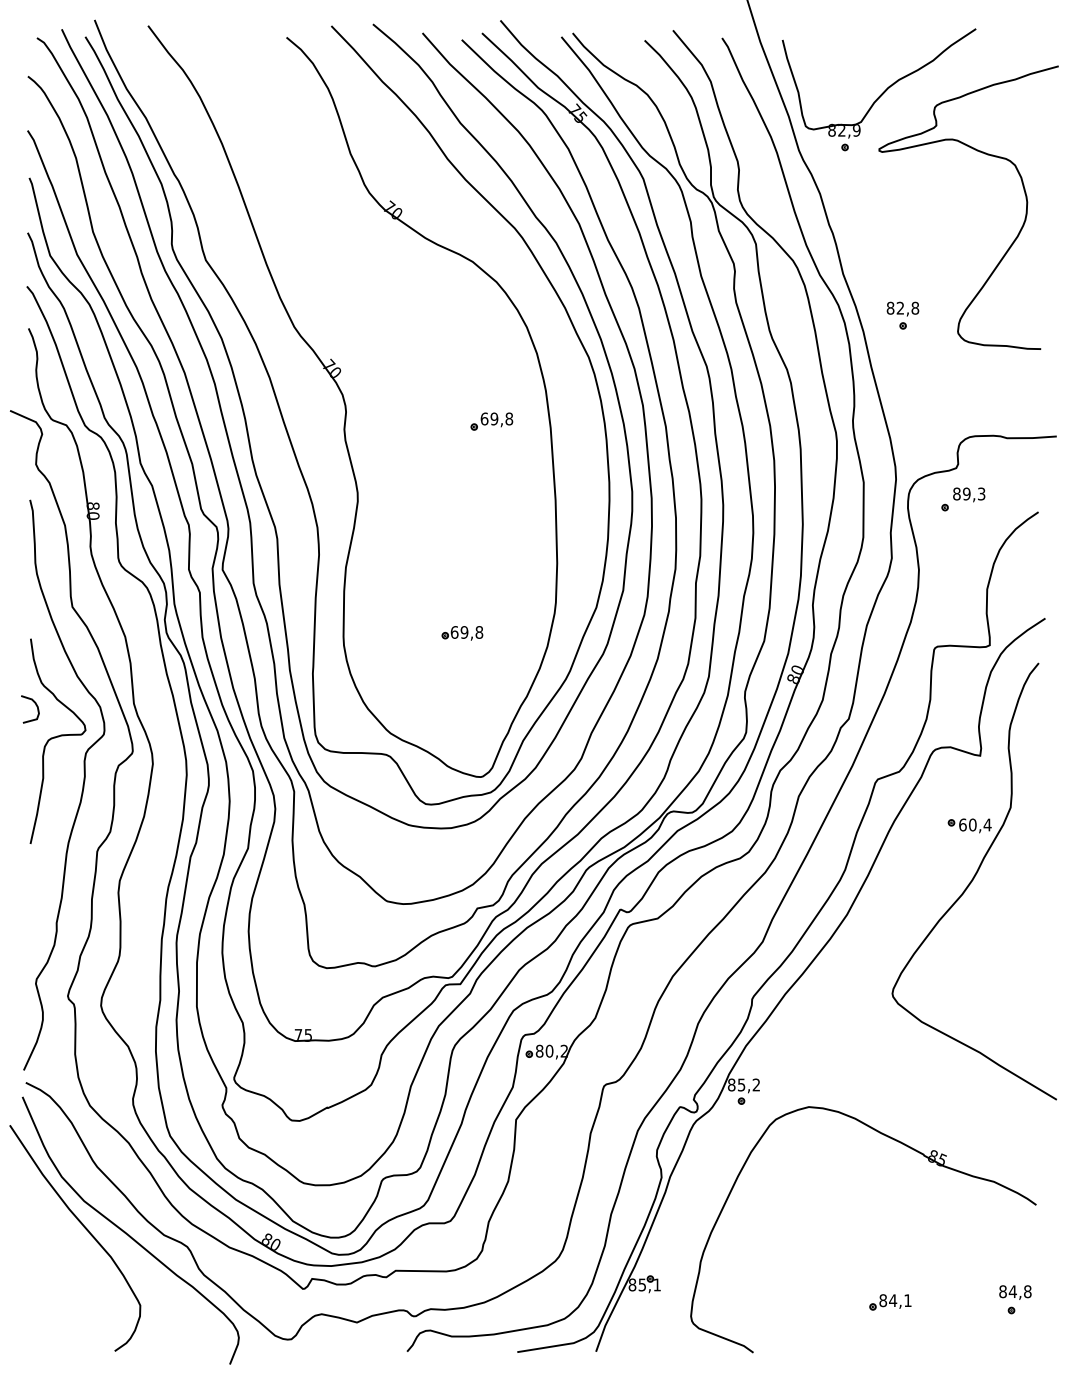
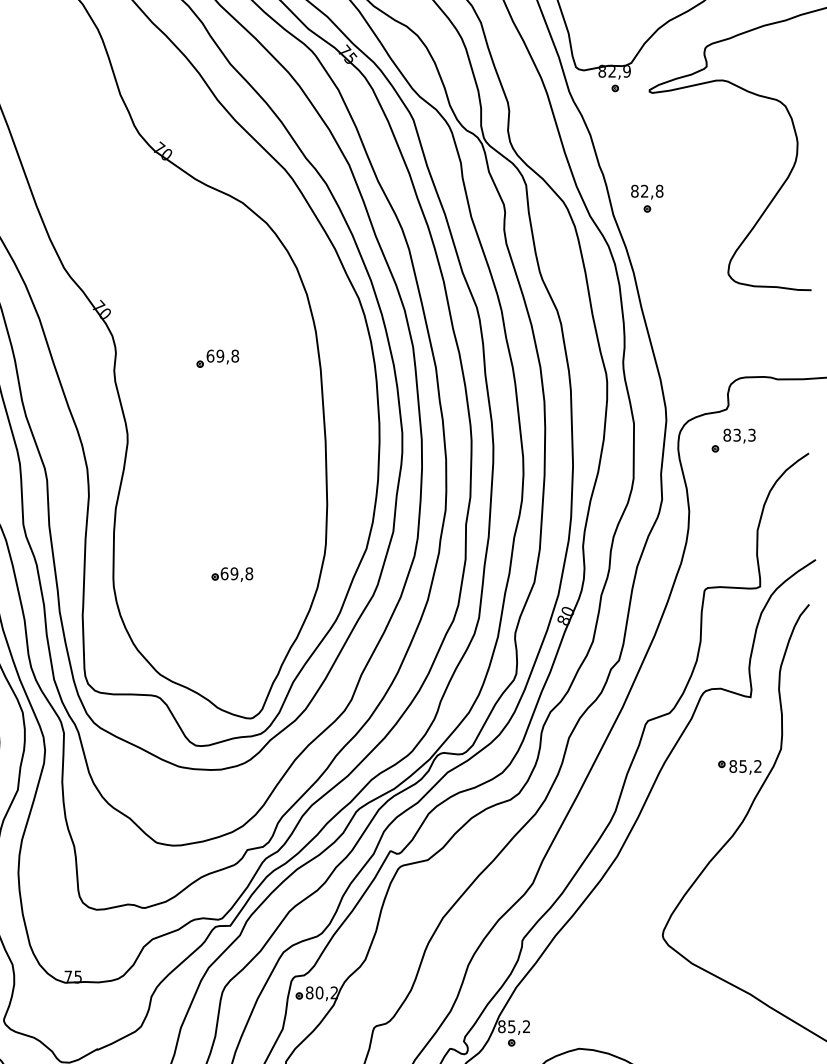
part: (902, 315) -> (646, 198), moved
part: (491, 421) -> (217, 358), moved
text: (966, 493) -> (736, 434), 89,3 -> 83,3
text: (975, 824) -> (745, 765), 60,4 -> 85,2

